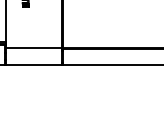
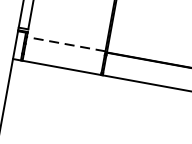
line: (33, 47) -> (65, 43), solid -> dashed

